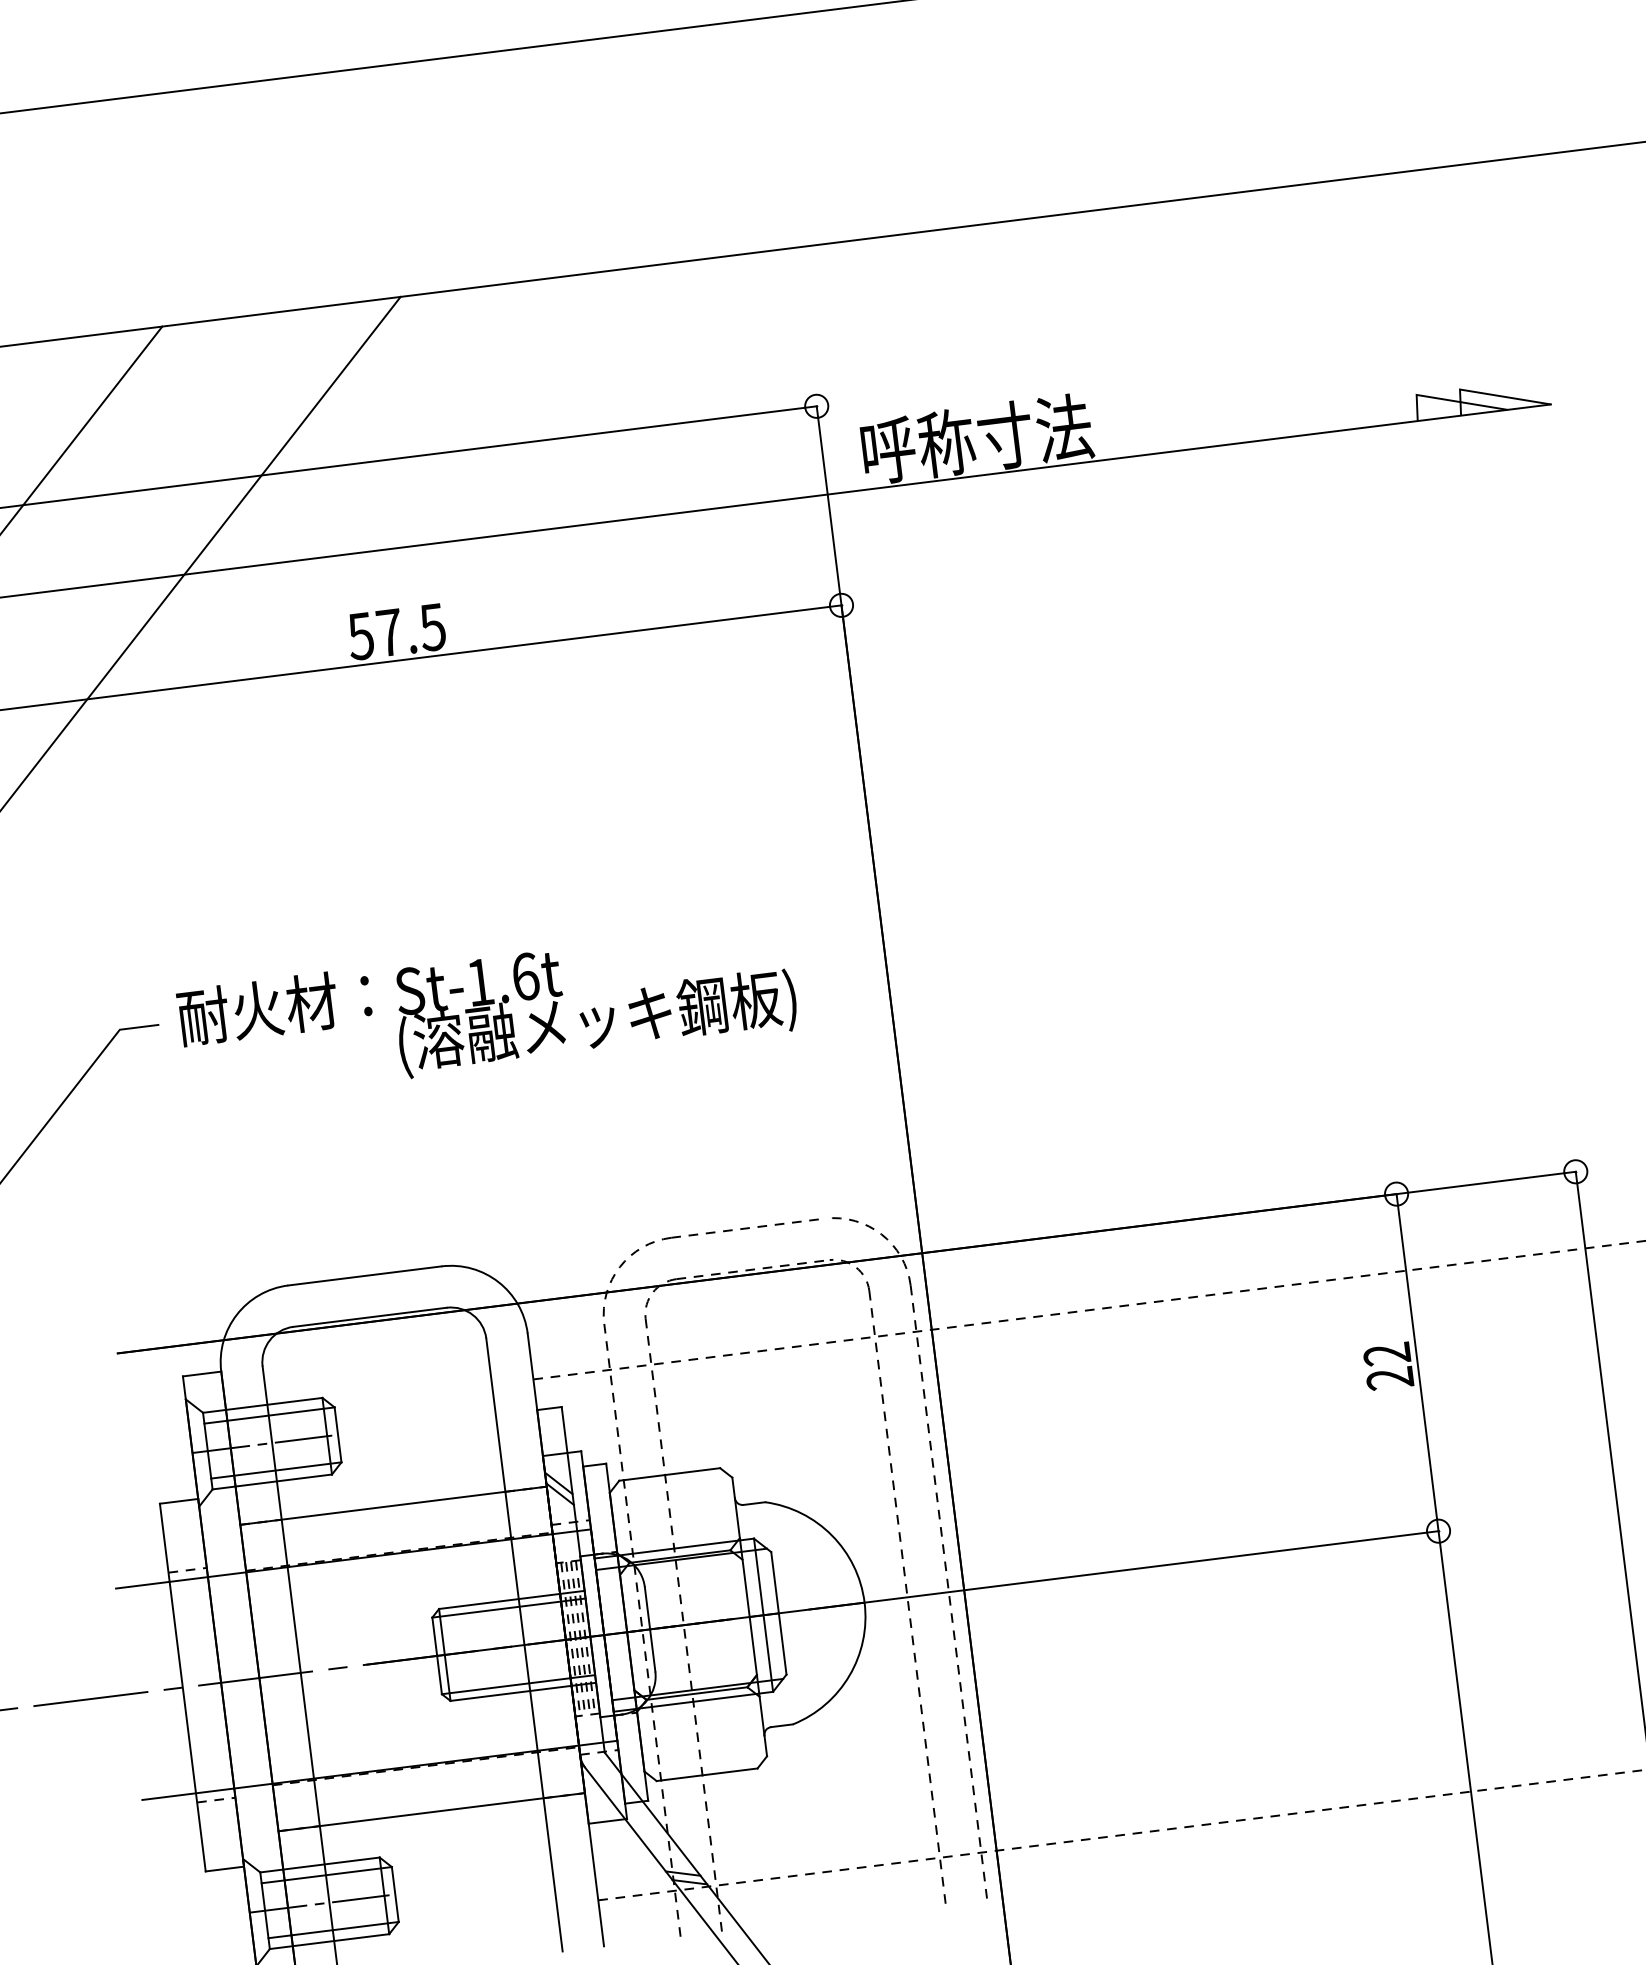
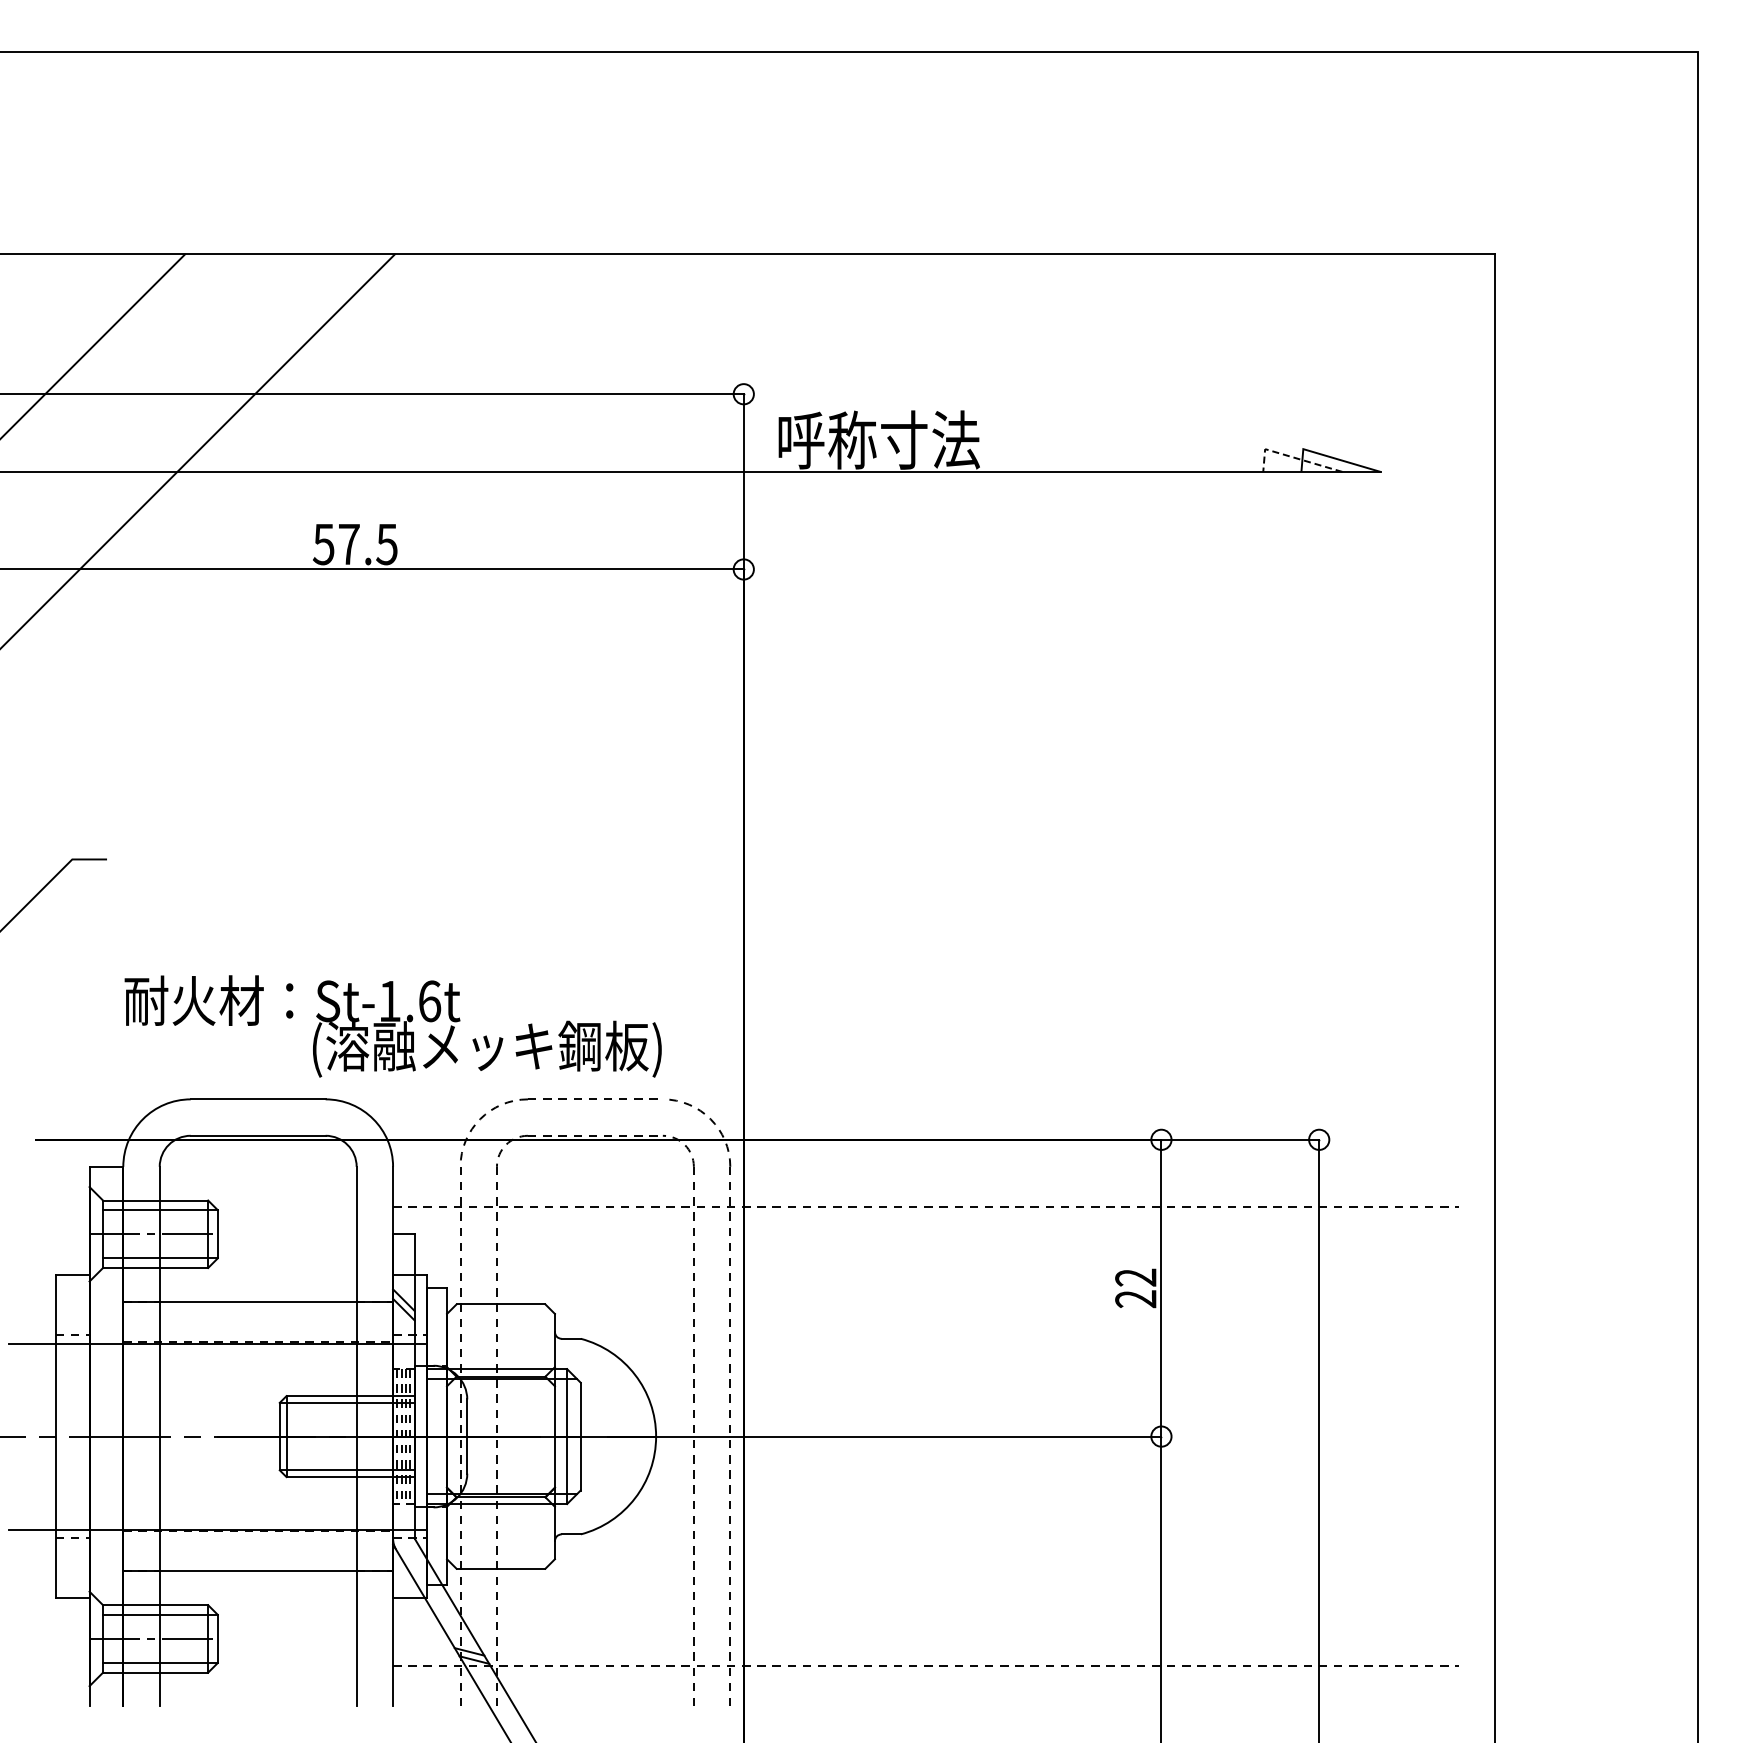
line: (1447, 400) -> (1291, 457), solid -> dashed
text: (486, 1010) -> (392, 1026), moved

